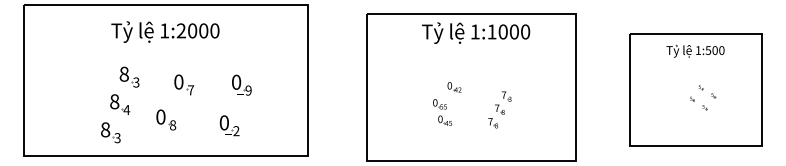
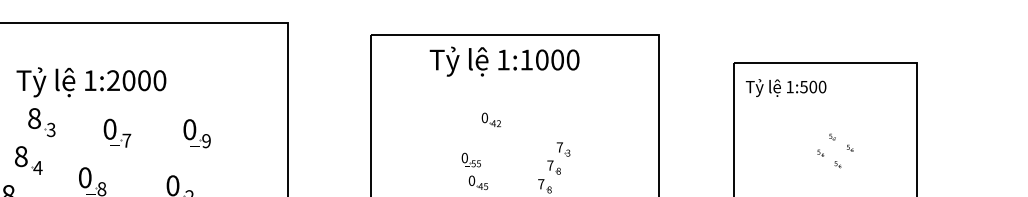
text: (165, 31) -> (91, 81), moved
text: (476, 32) -> (505, 60), moved
text: (695, 50) -> (786, 87), moved
part: (454, 87) -> (491, 120), moved

